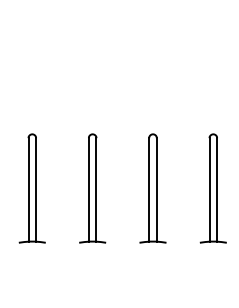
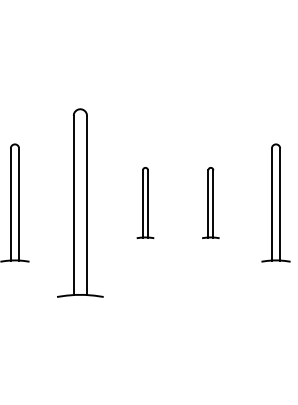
part: (91, 188) -> (79, 202), size x1.6
part: (153, 188) -> (145, 202), size x0.6
part: (213, 188) -> (210, 202), size x0.6

